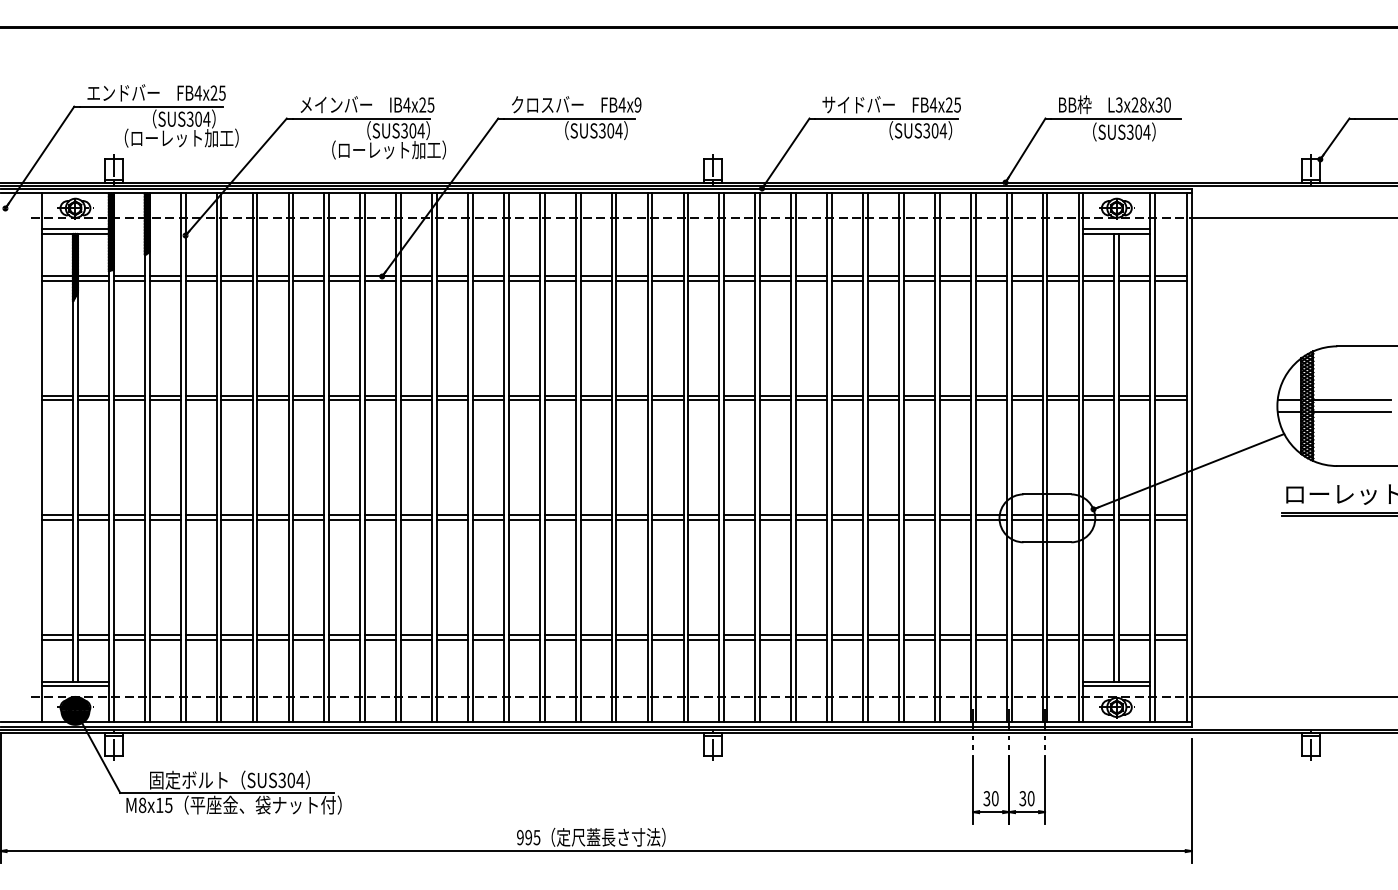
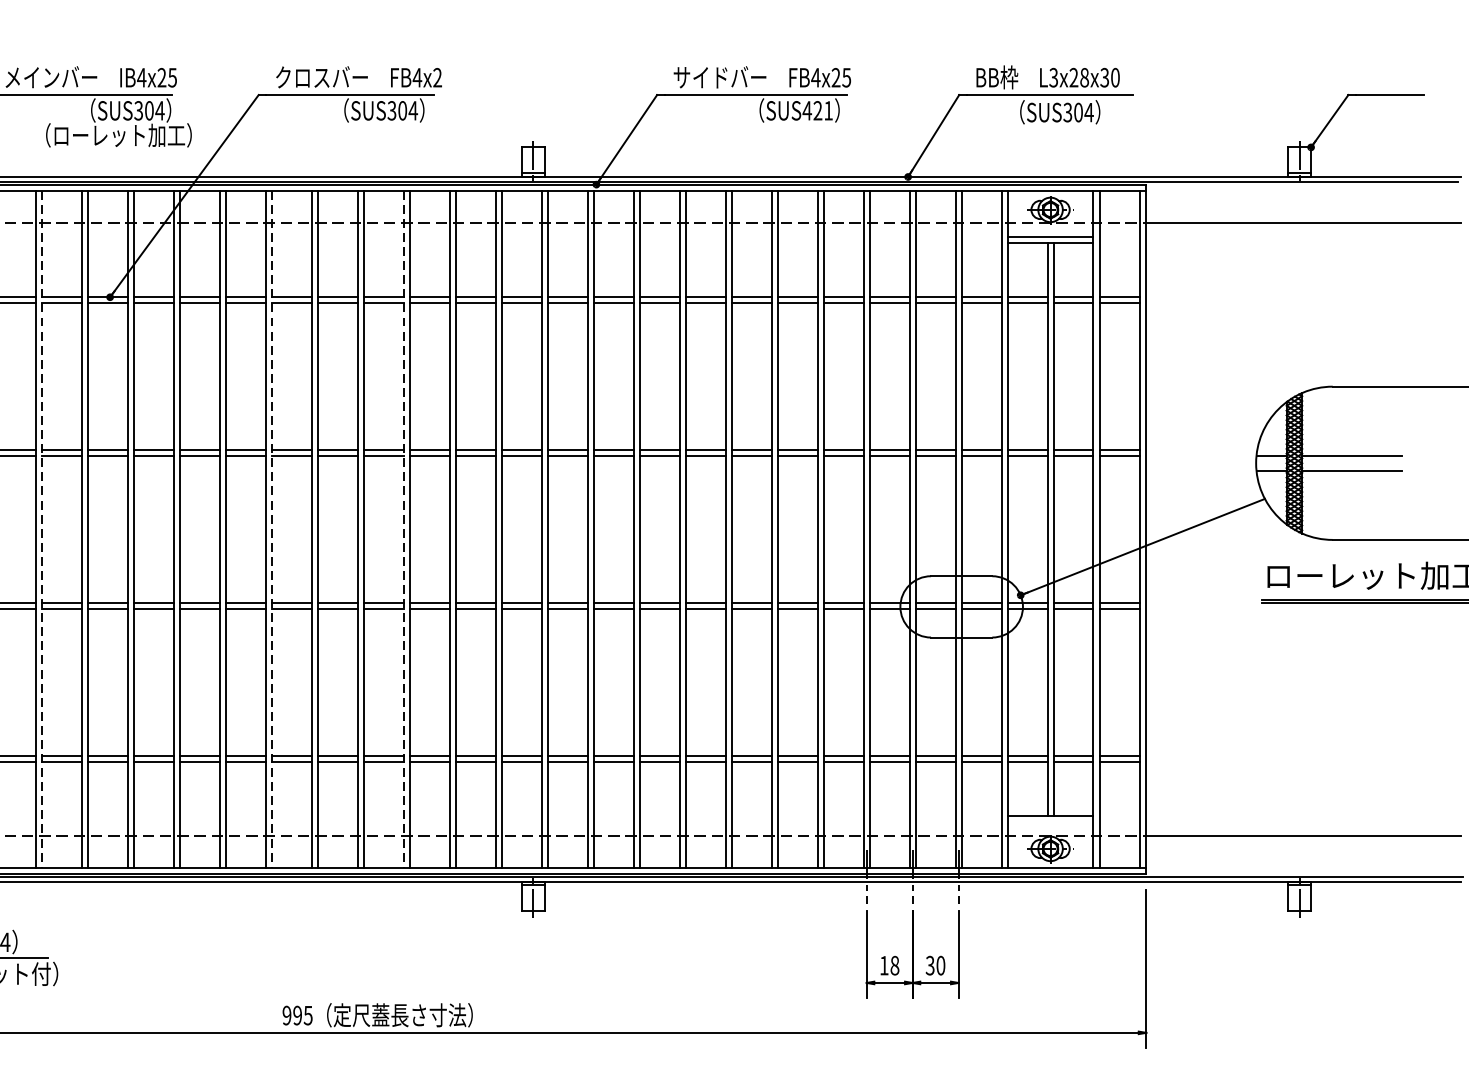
text: (637, 104) -> (436, 77), FB4x9 -> FB4x2
text: (935, 130) -> (818, 110), SUS304 -> SUS421
line: (329, 457) -> (42, 528), solid -> dashed
line: (508, 457) -> (271, 528), solid -> dashed
line: (611, 457) -> (403, 528), solid -> dashed
line: (1116, 686) -> (1050, 822), removed
text: (990, 798) -> (888, 965), 30 -> 18

